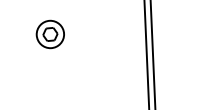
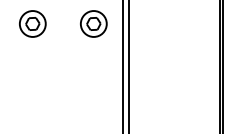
part: (114, 31) -> (93, 23), added

